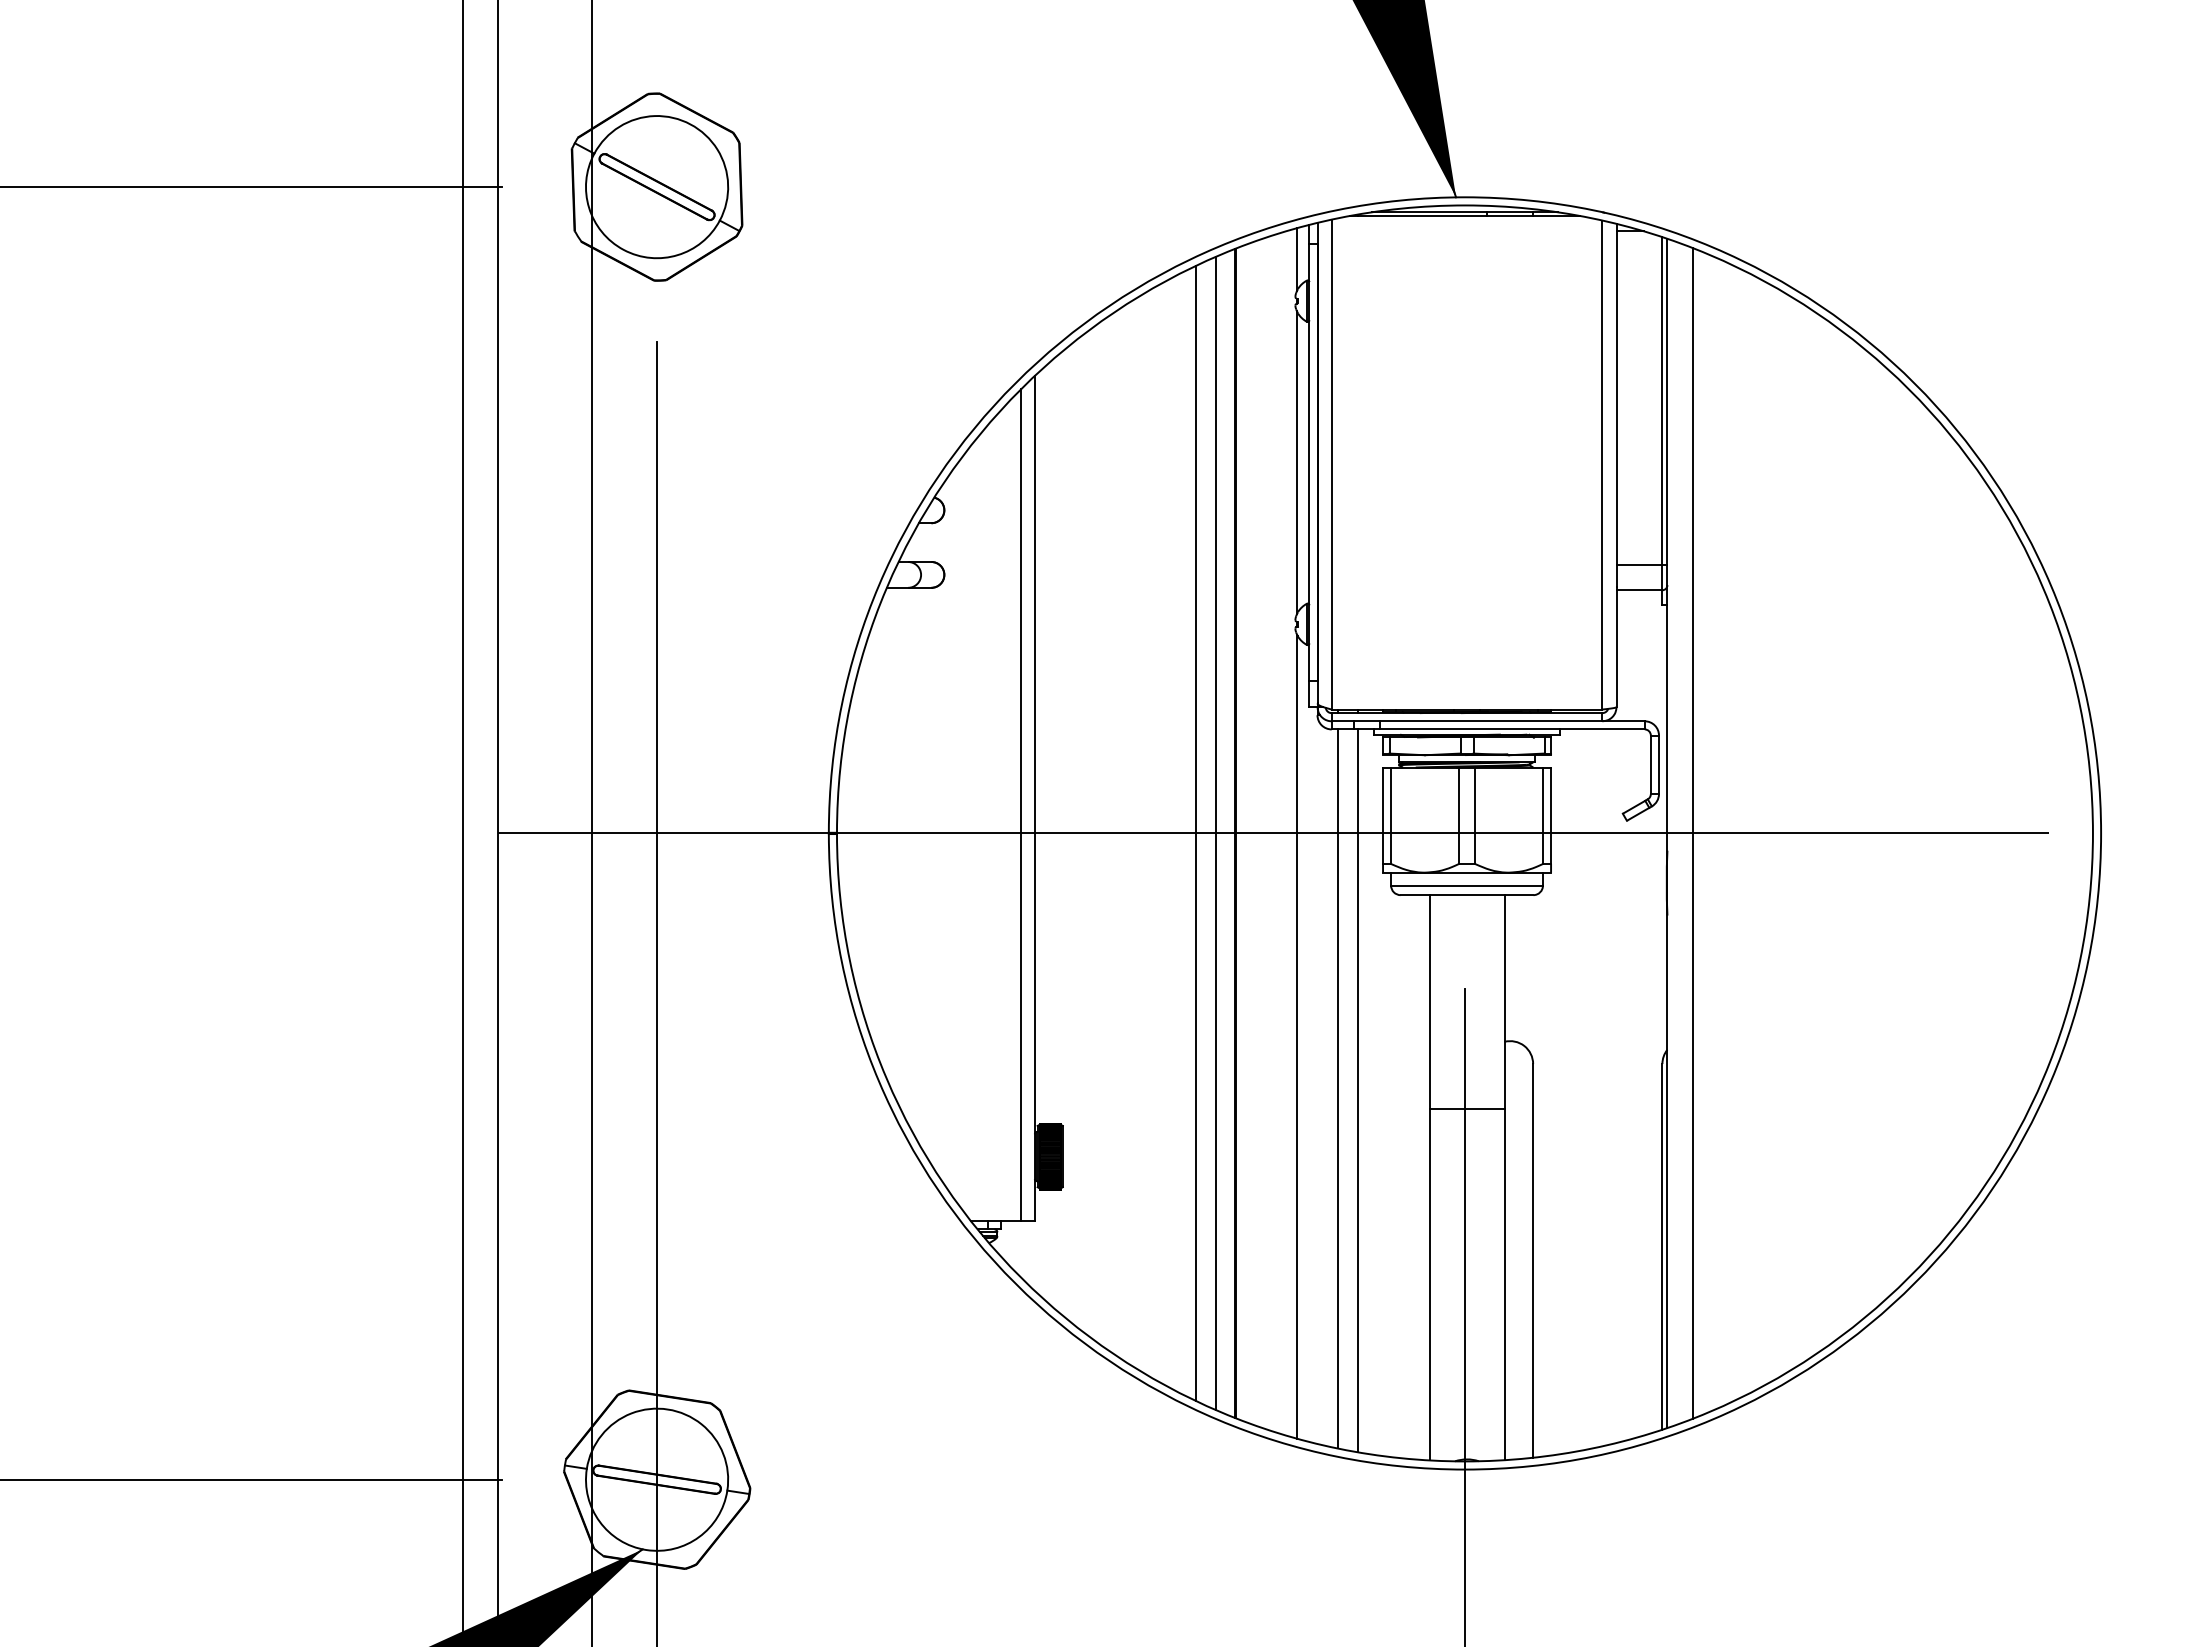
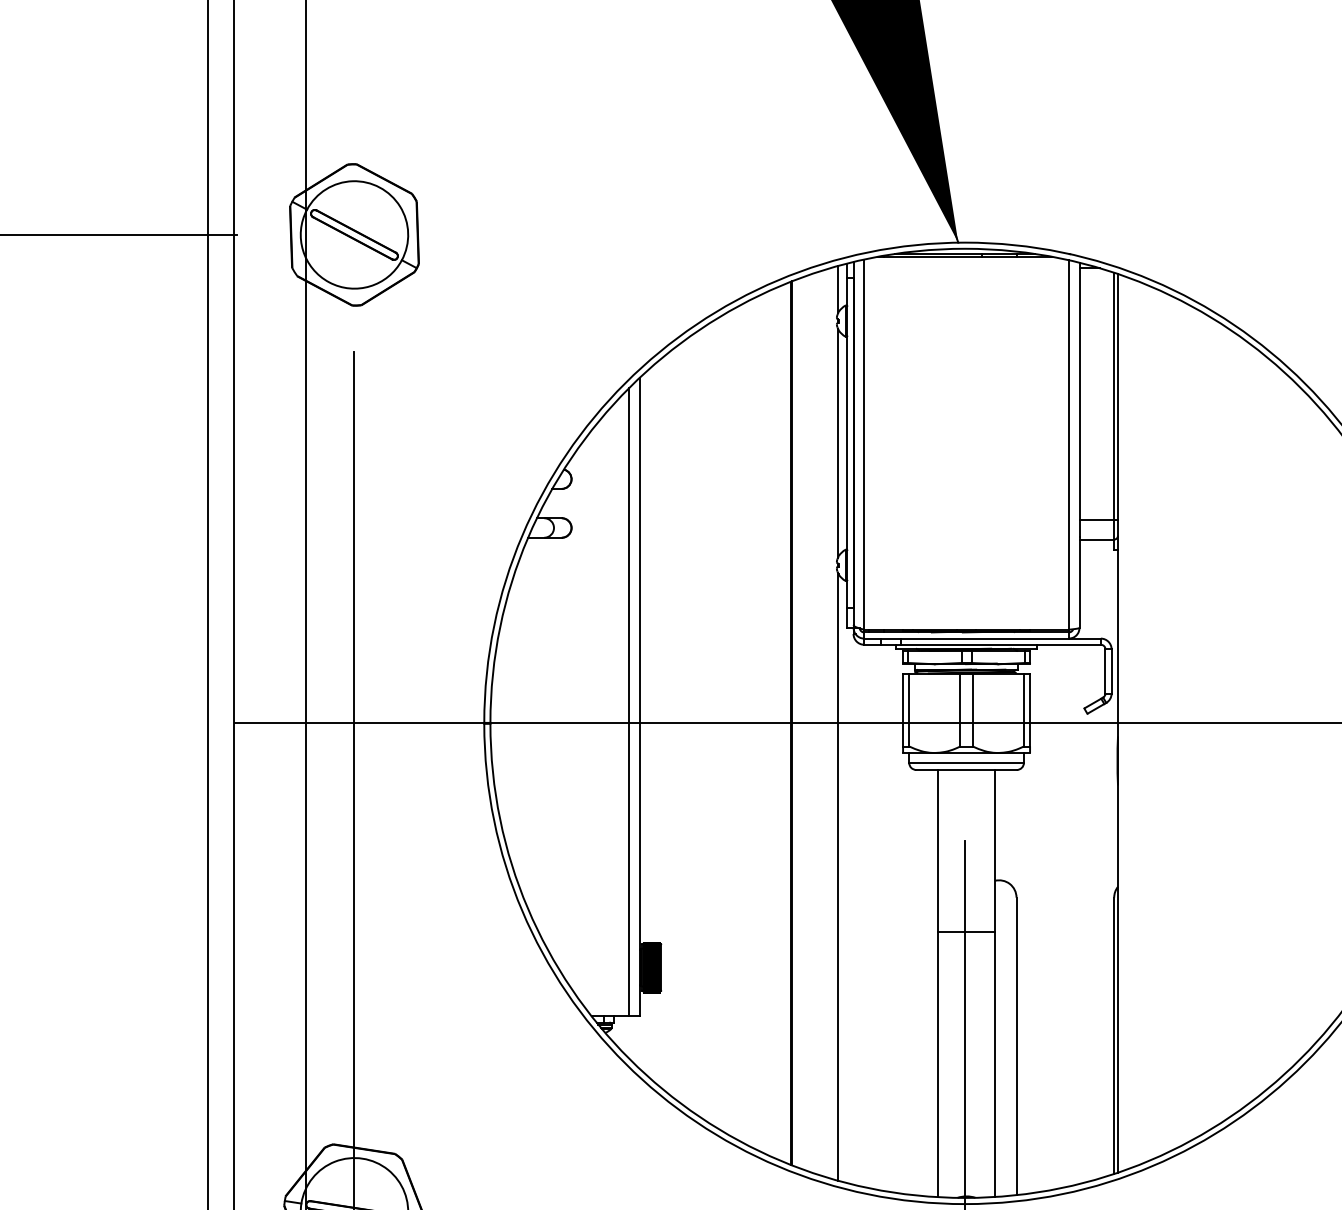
line: (1195, 833) -> (761, 723), removed
line: (1216, 833) -> (777, 723), removed
line: (1692, 833) -> (1136, 723), removed
line: (1337, 1088) -> (868, 916), removed
line: (1358, 1090) -> (884, 917), removed

